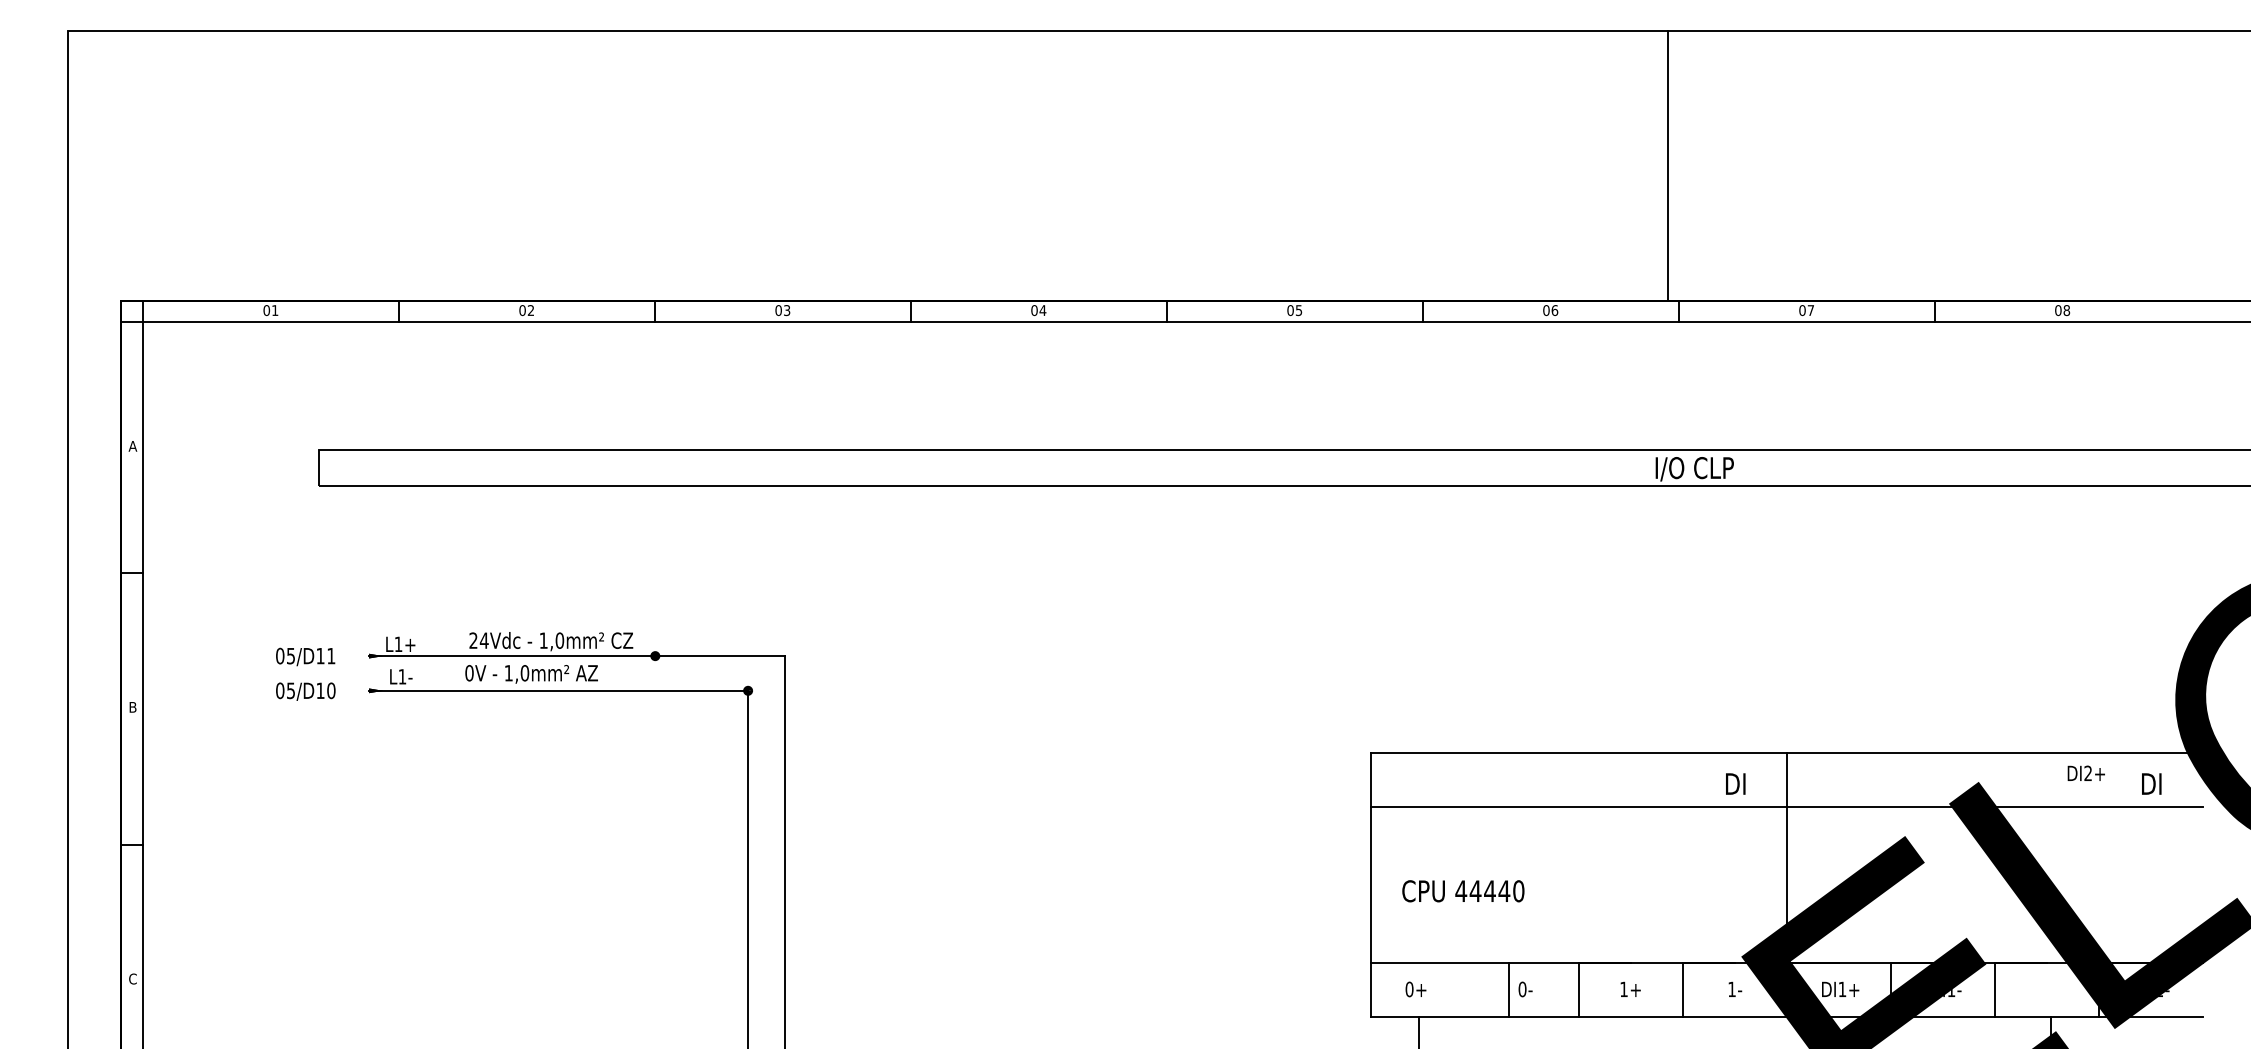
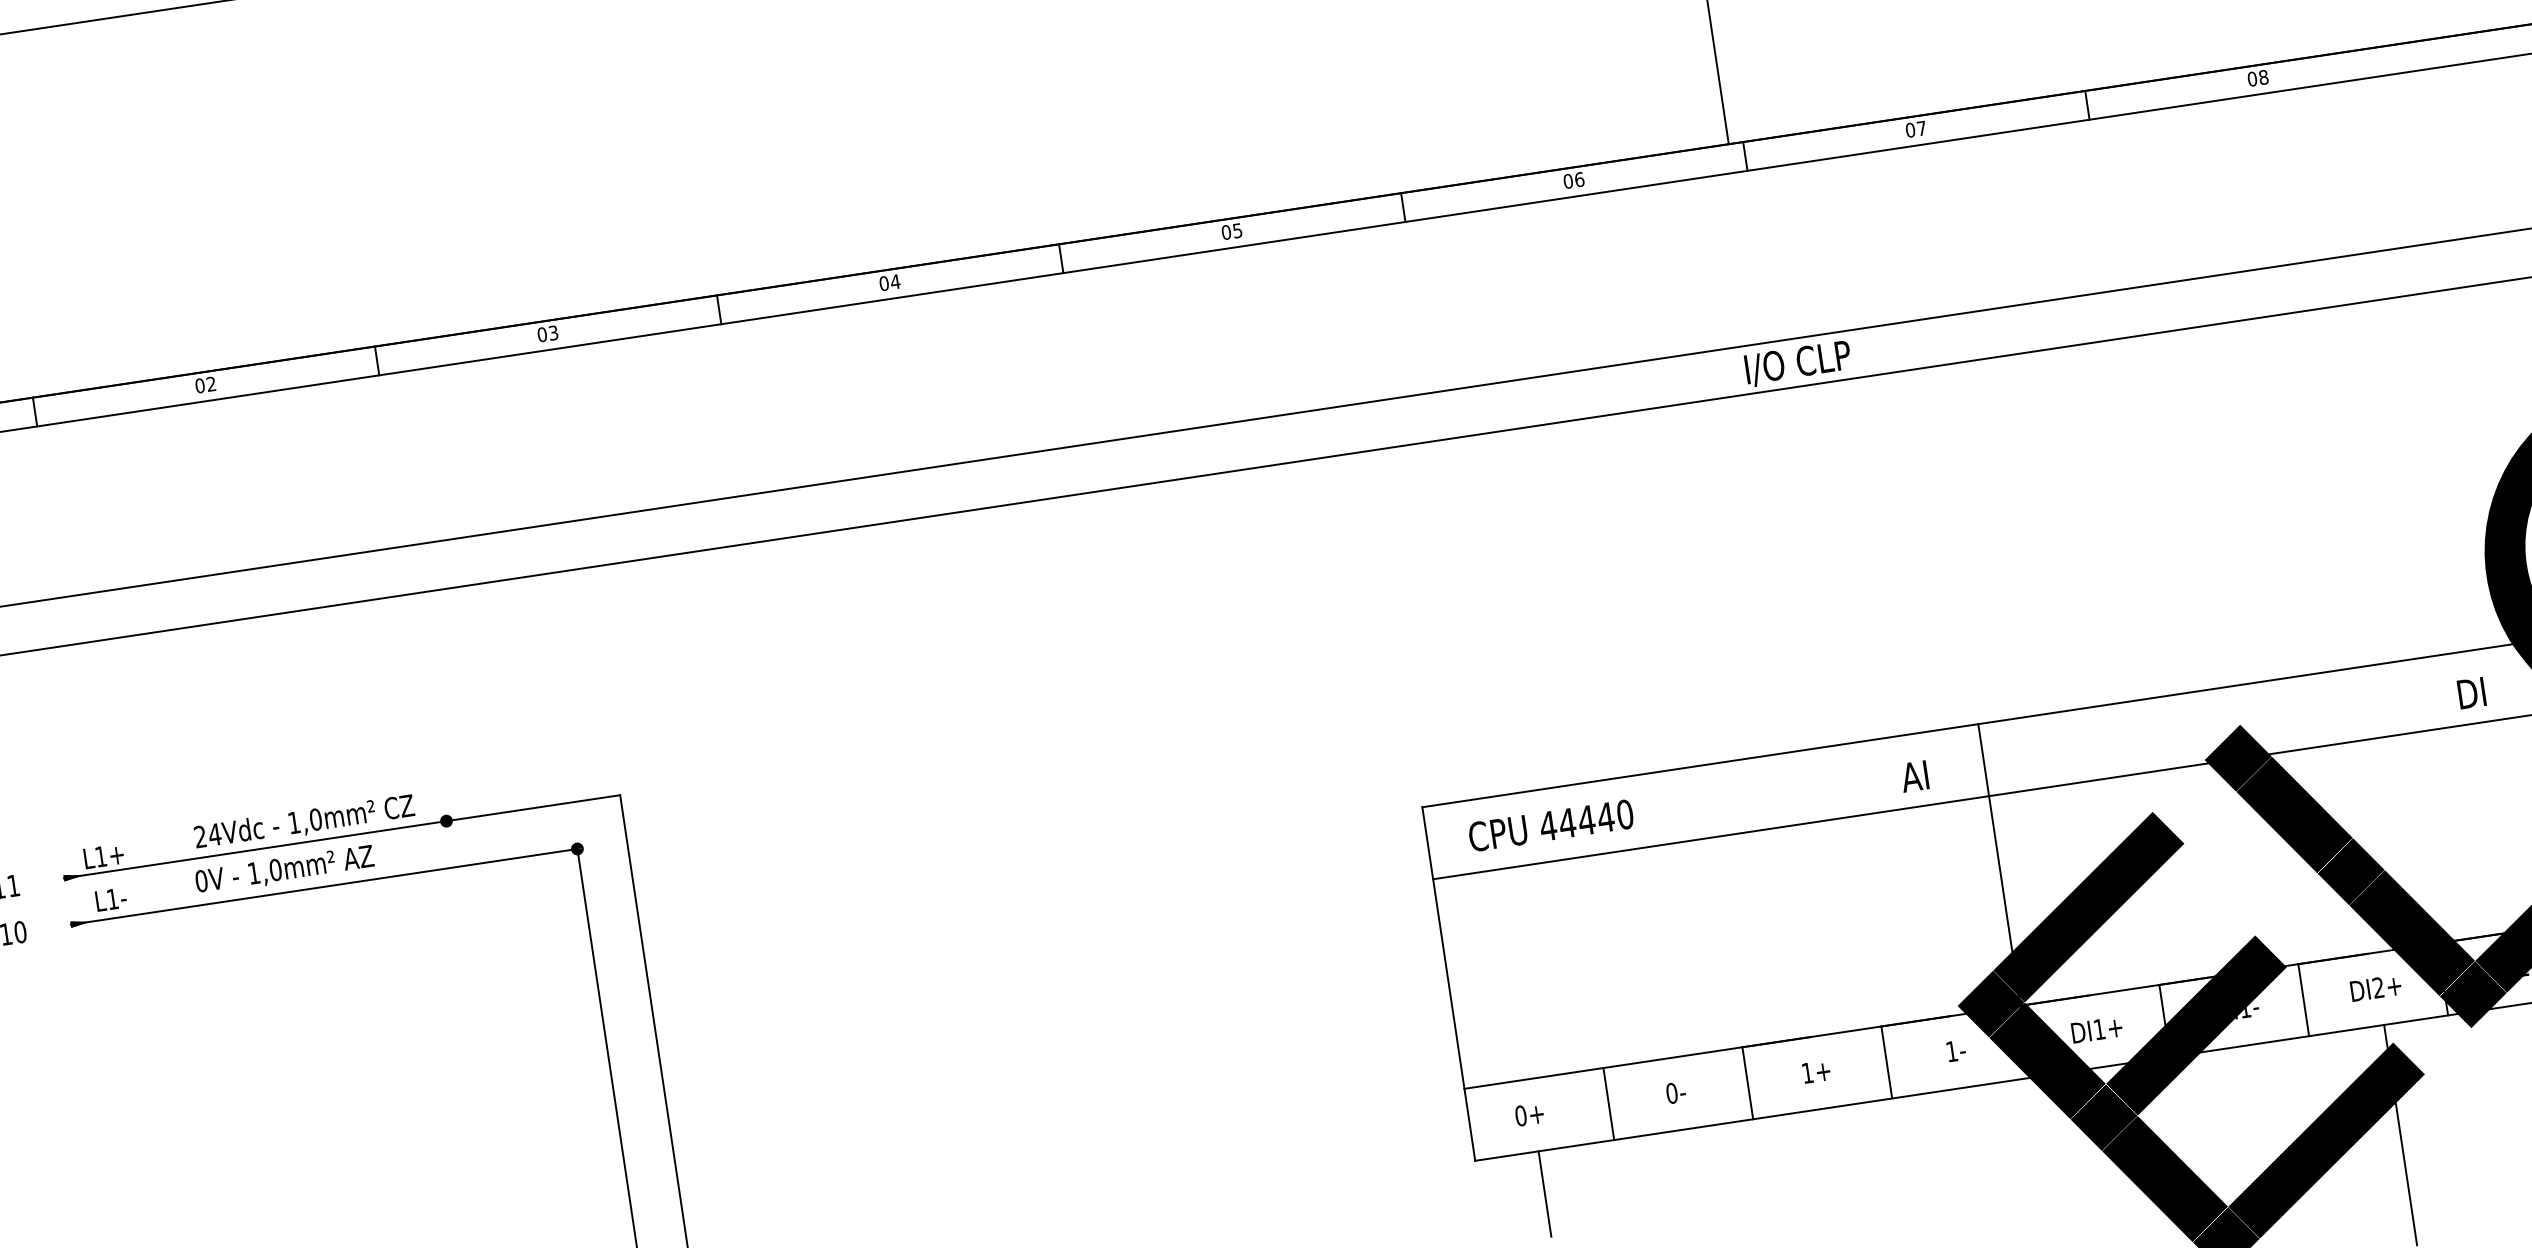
text: (2085, 772) -> (2374, 987), moved
text: (1735, 783) -> (1915, 775), DI -> AI
text: (1463, 891) -> (1551, 825), moved
line: (1509, 990) -> (1609, 1104), moved

